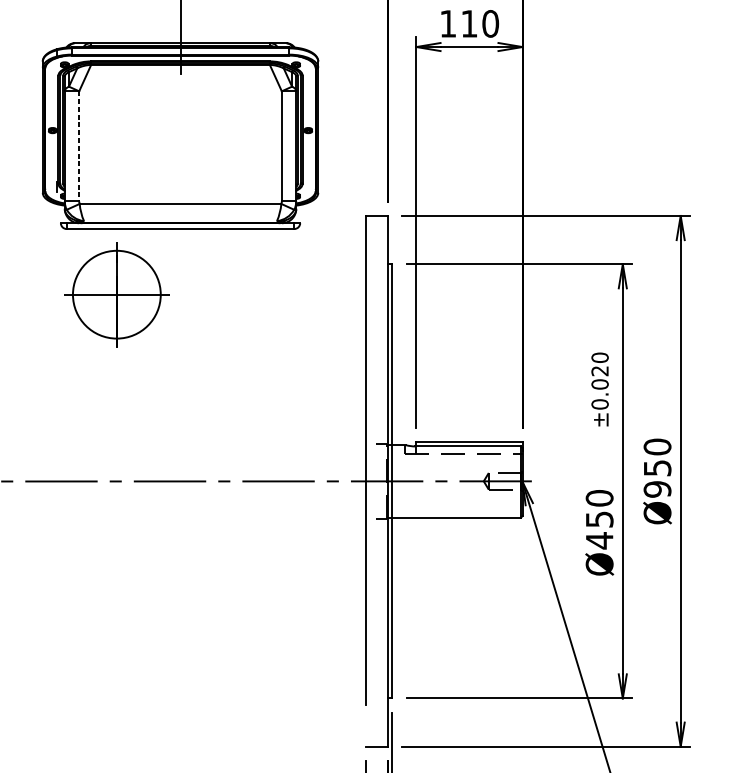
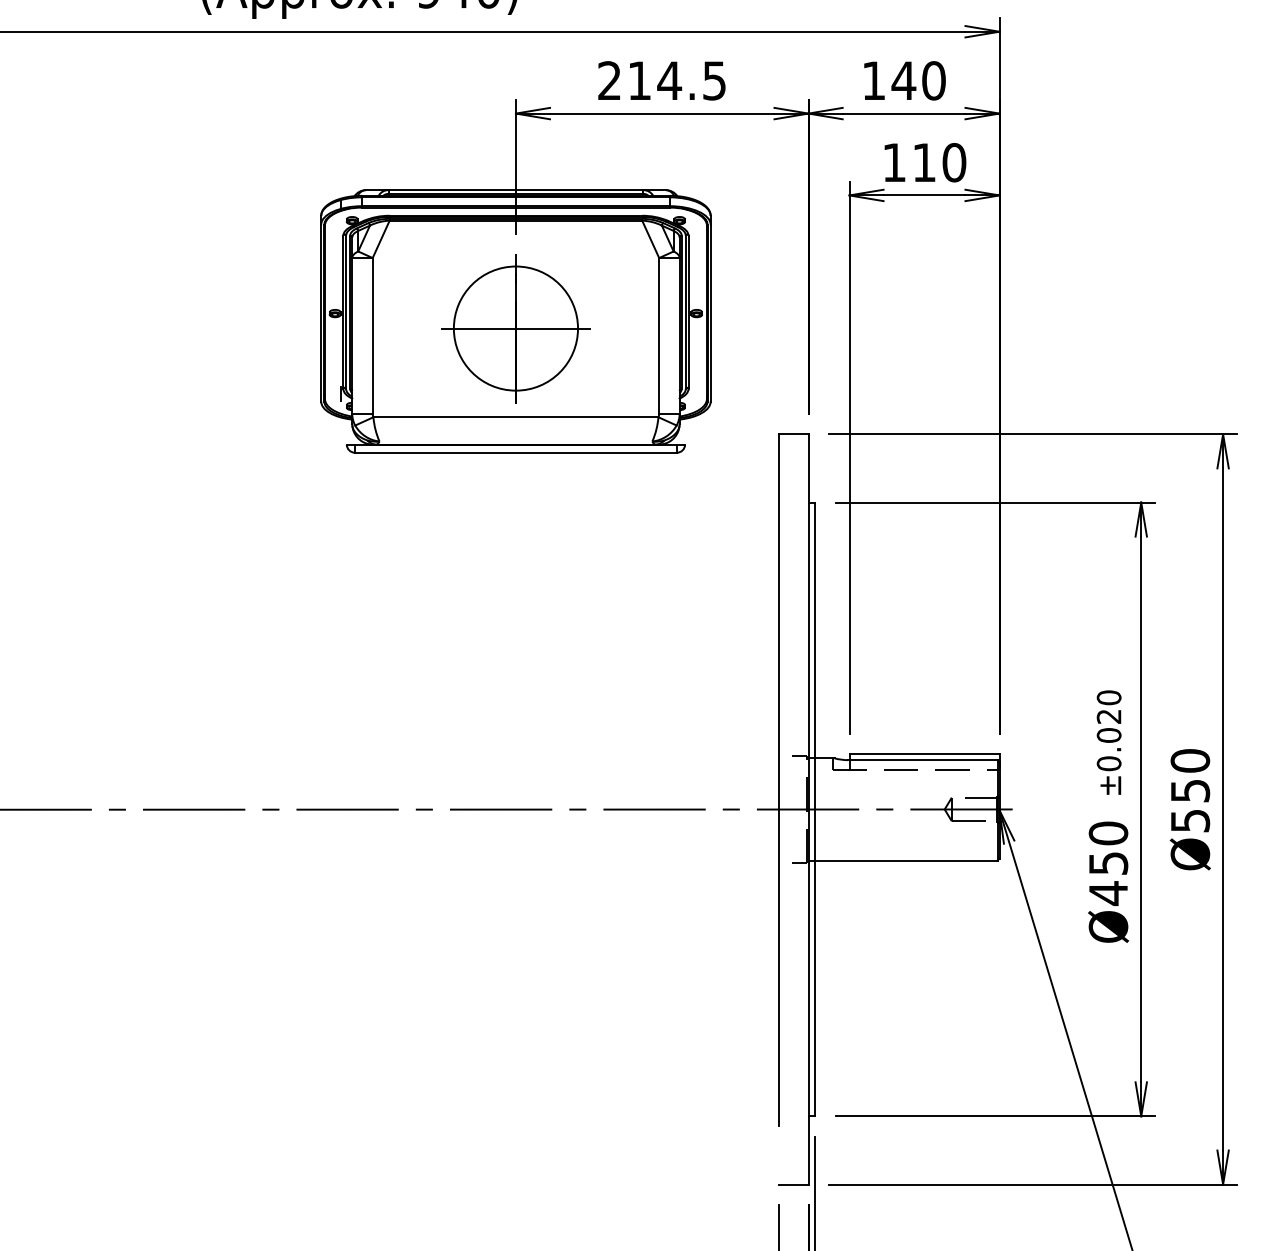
line: (79, 146) -> (372, 335), dashed -> solid
part: (116, 294) -> (515, 328), moved
text: (599, 389) -> (1108, 742), moved
text: (656, 489) -> (1189, 820), Ø950 -> Ø550

